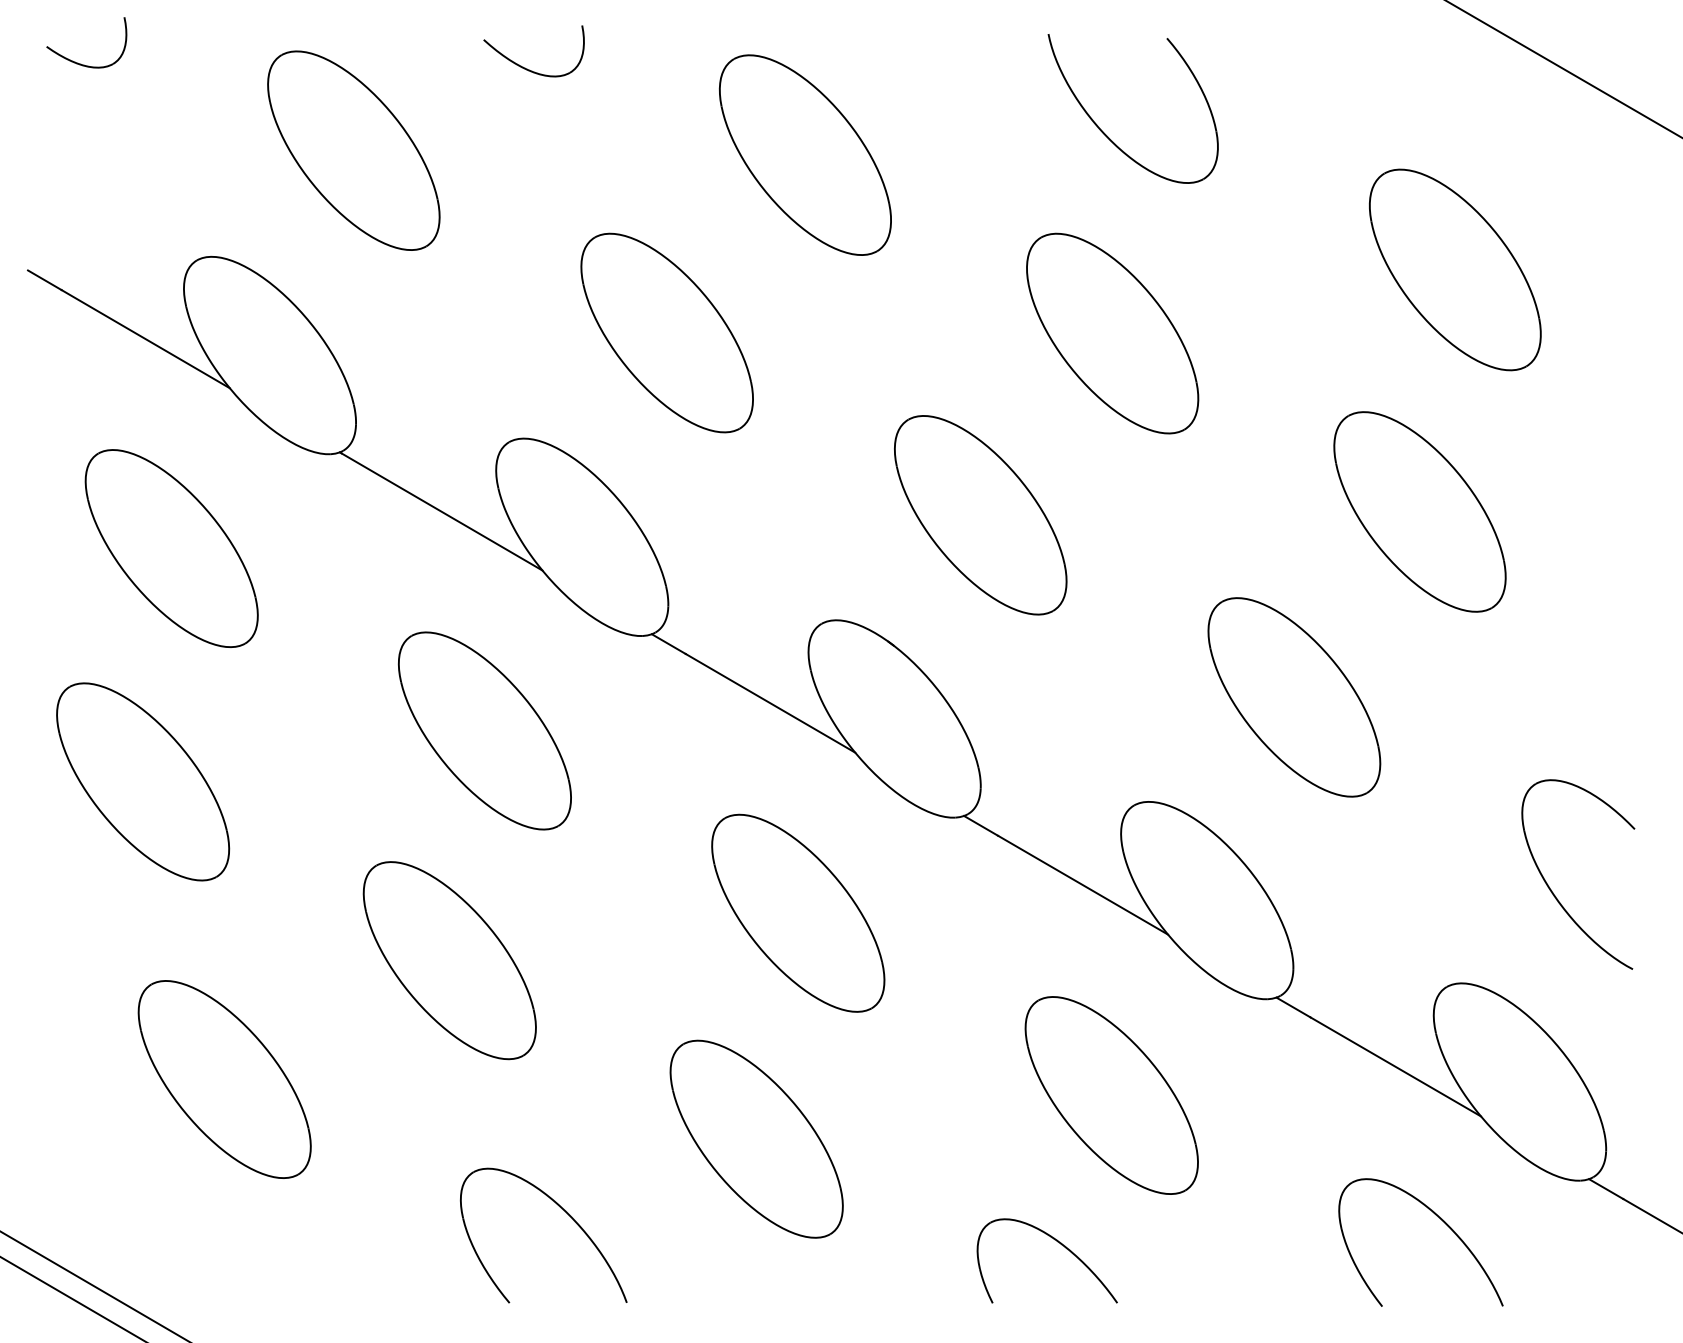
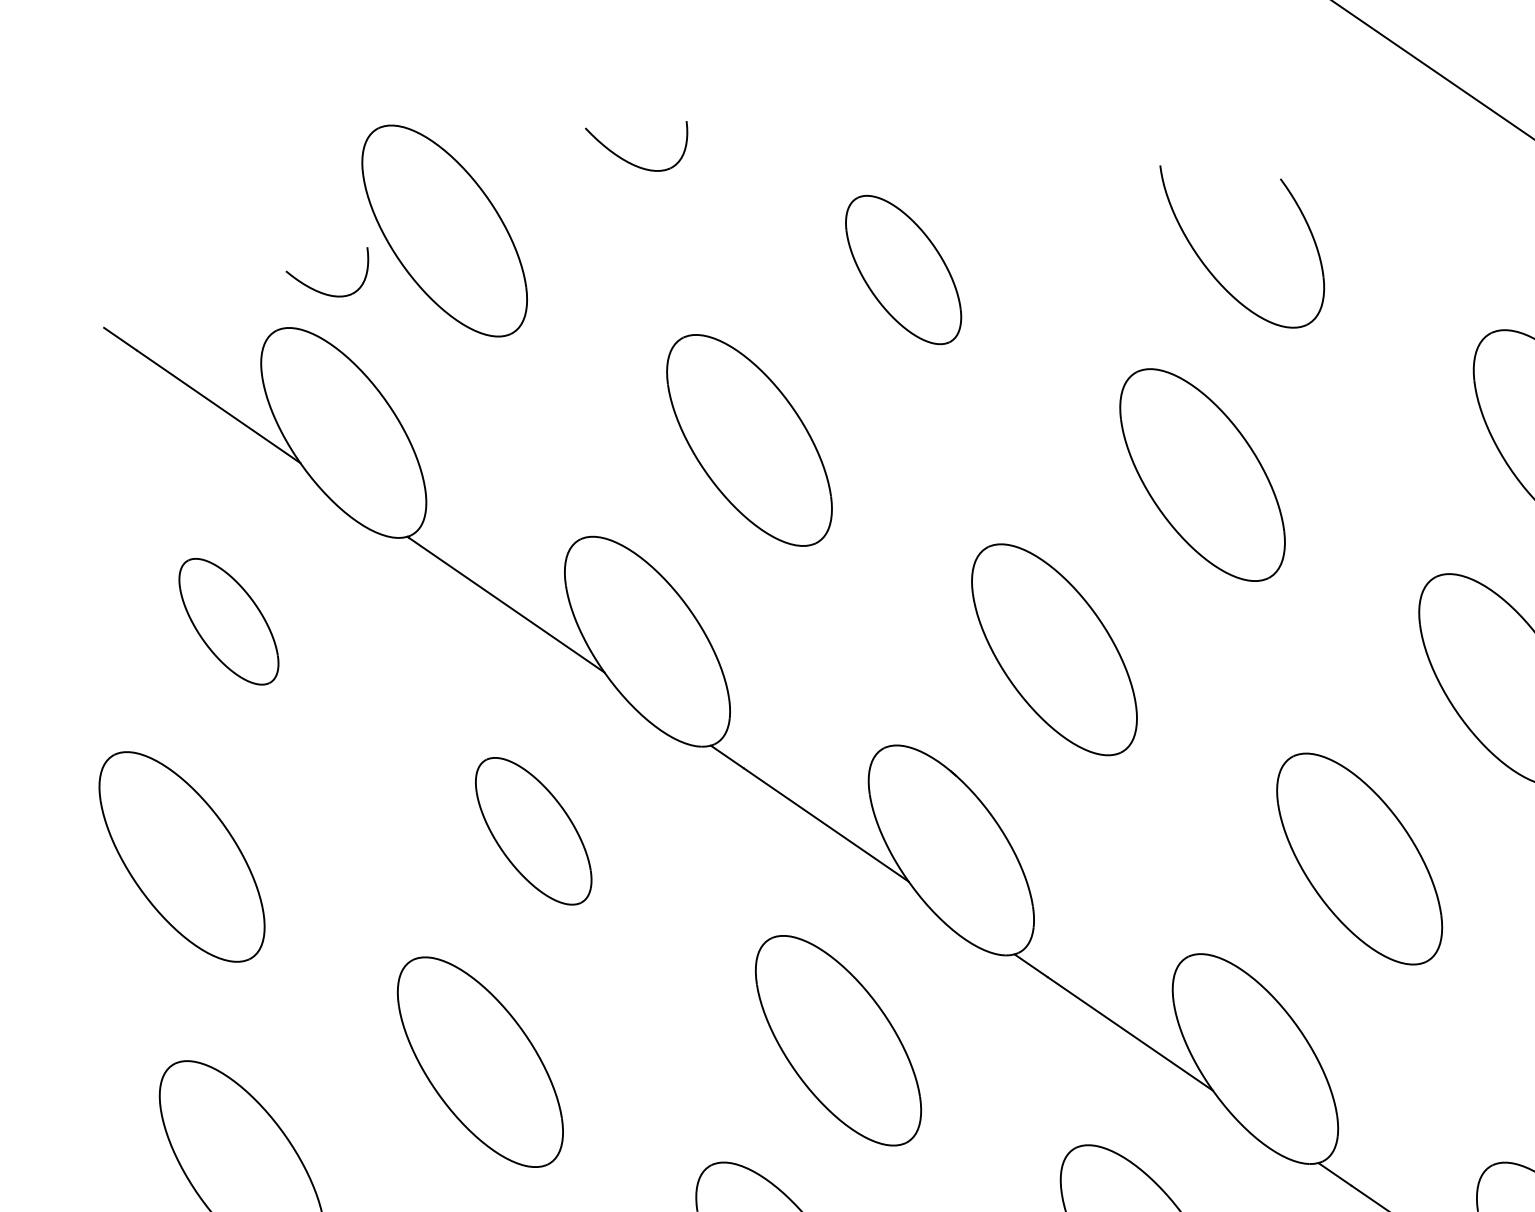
part: (80, 63) -> (319, 290), moved
part: (804, 154) -> (902, 269), size x0.7
part: (171, 548) -> (228, 621), size x0.6
part: (484, 730) -> (533, 830), size x0.7

